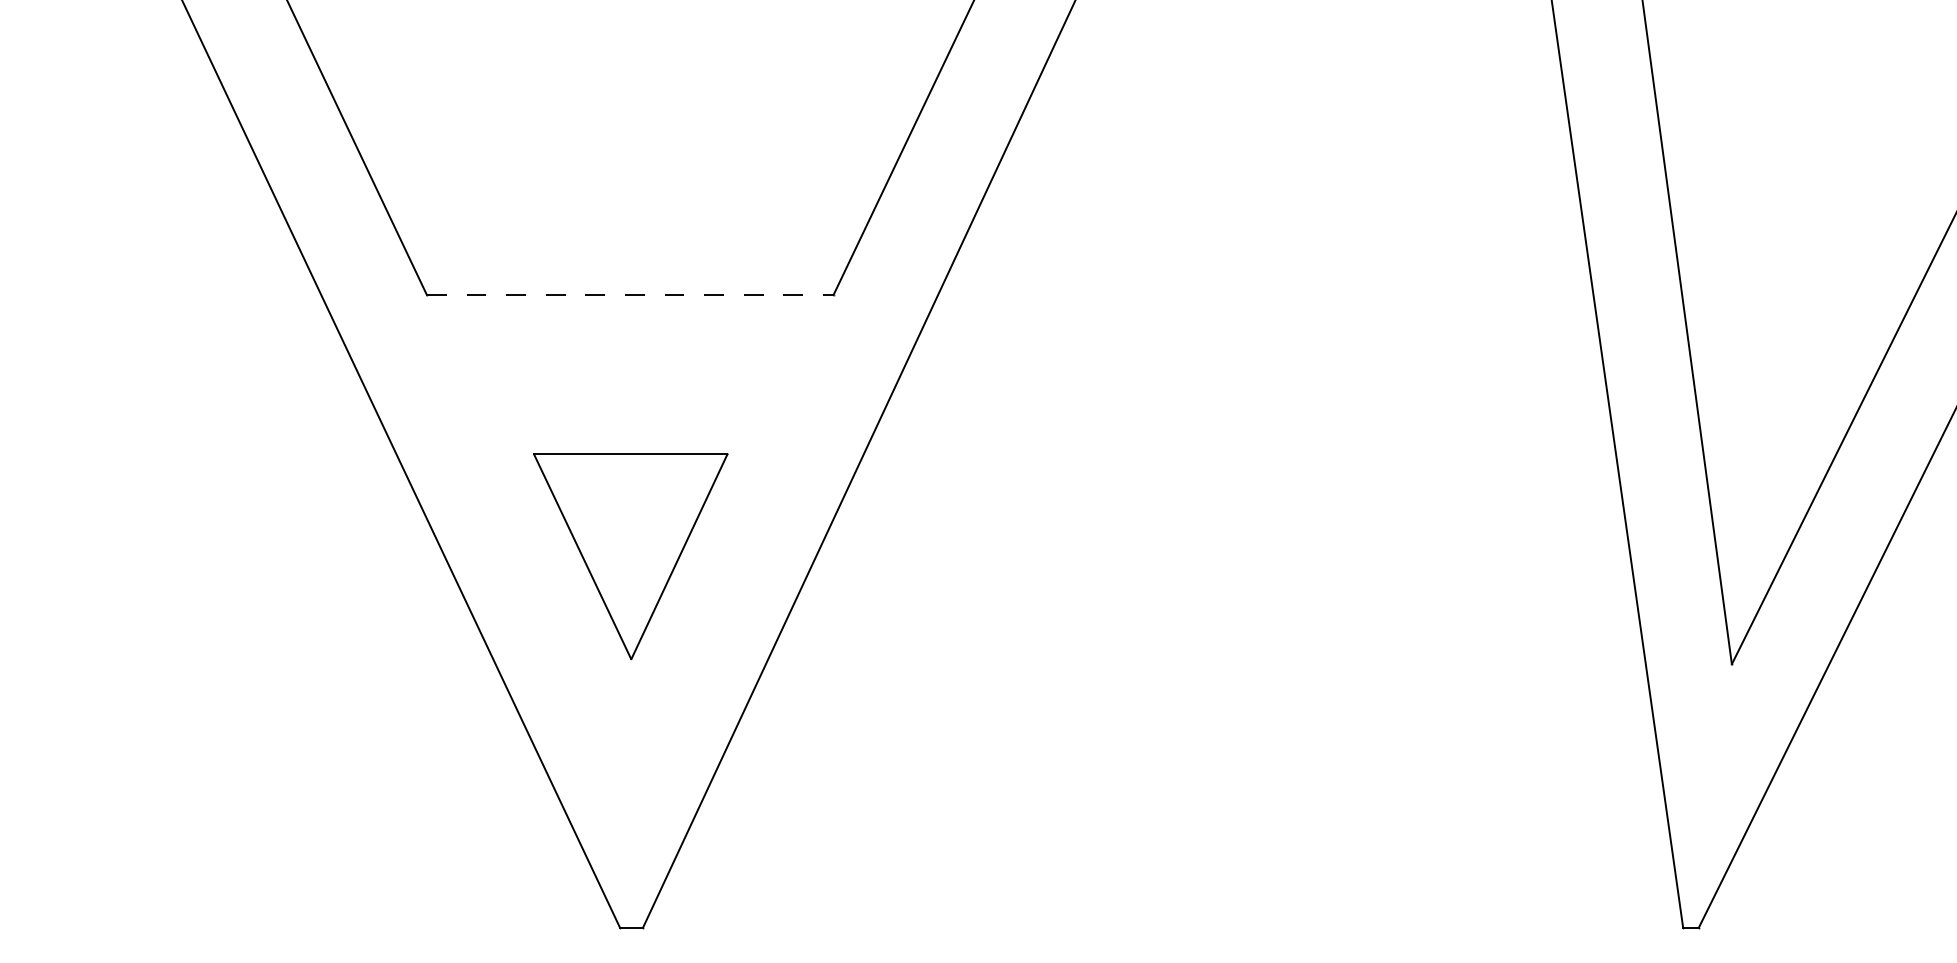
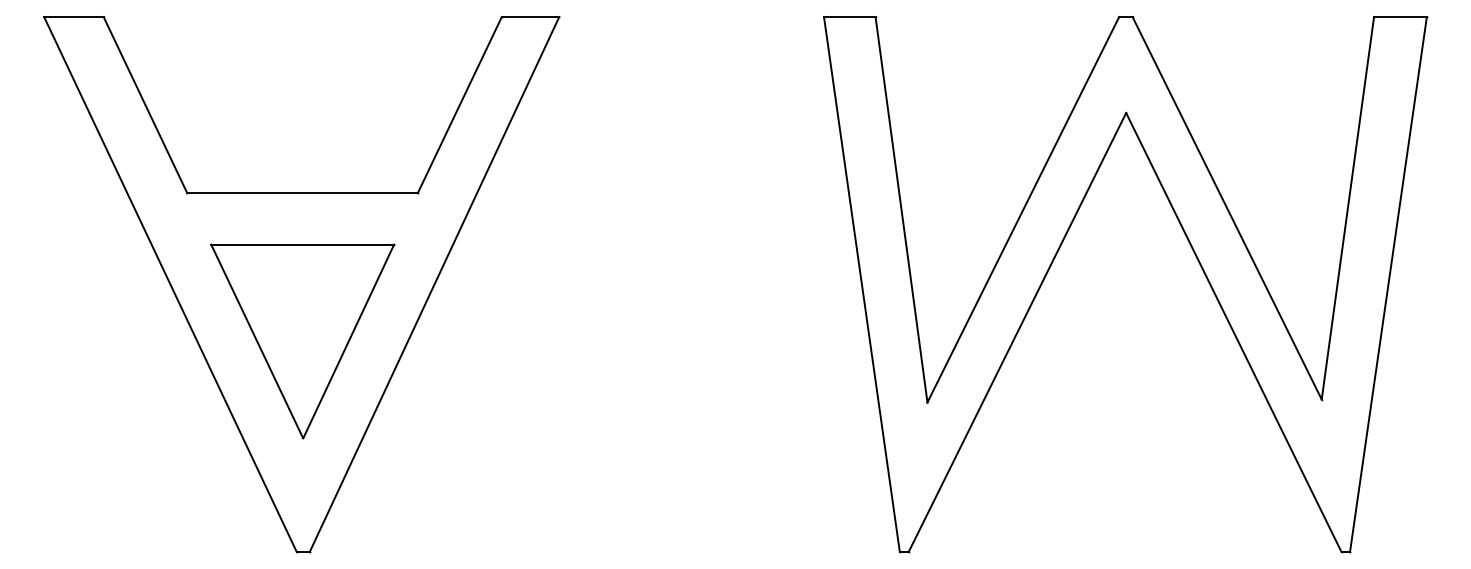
line: (631, 295) -> (303, 193), dashed -> solid
part: (630, 556) -> (302, 341), size x1.67

